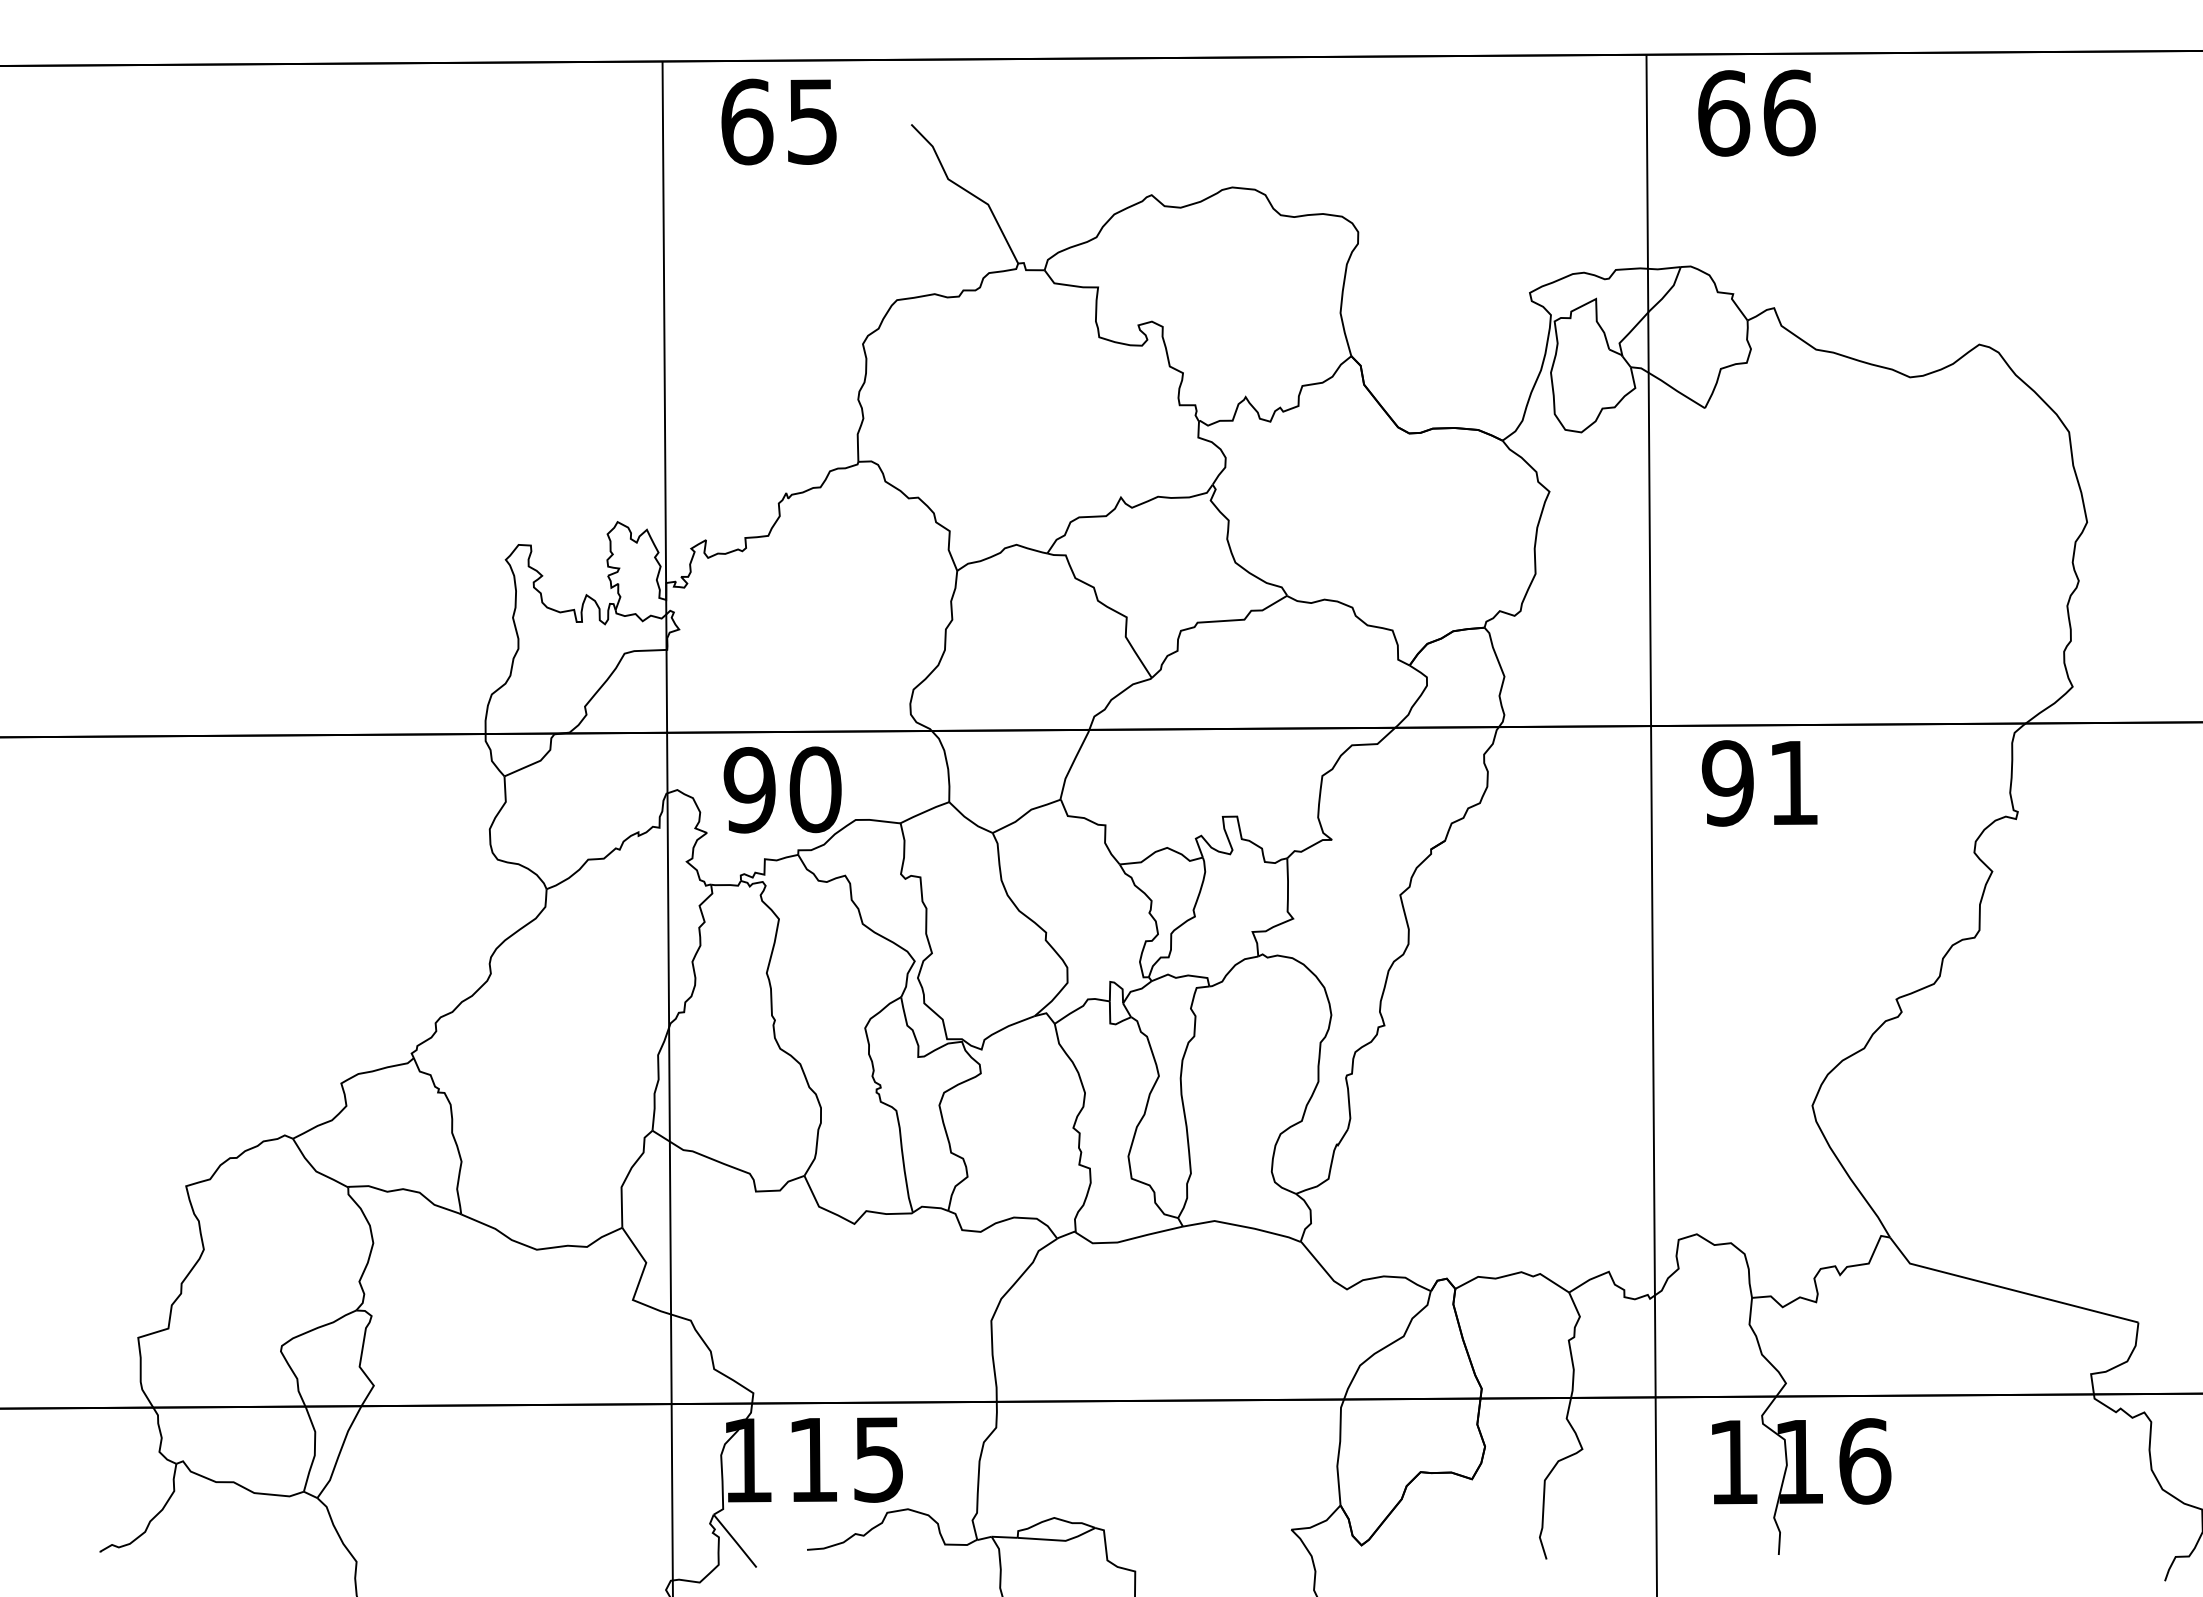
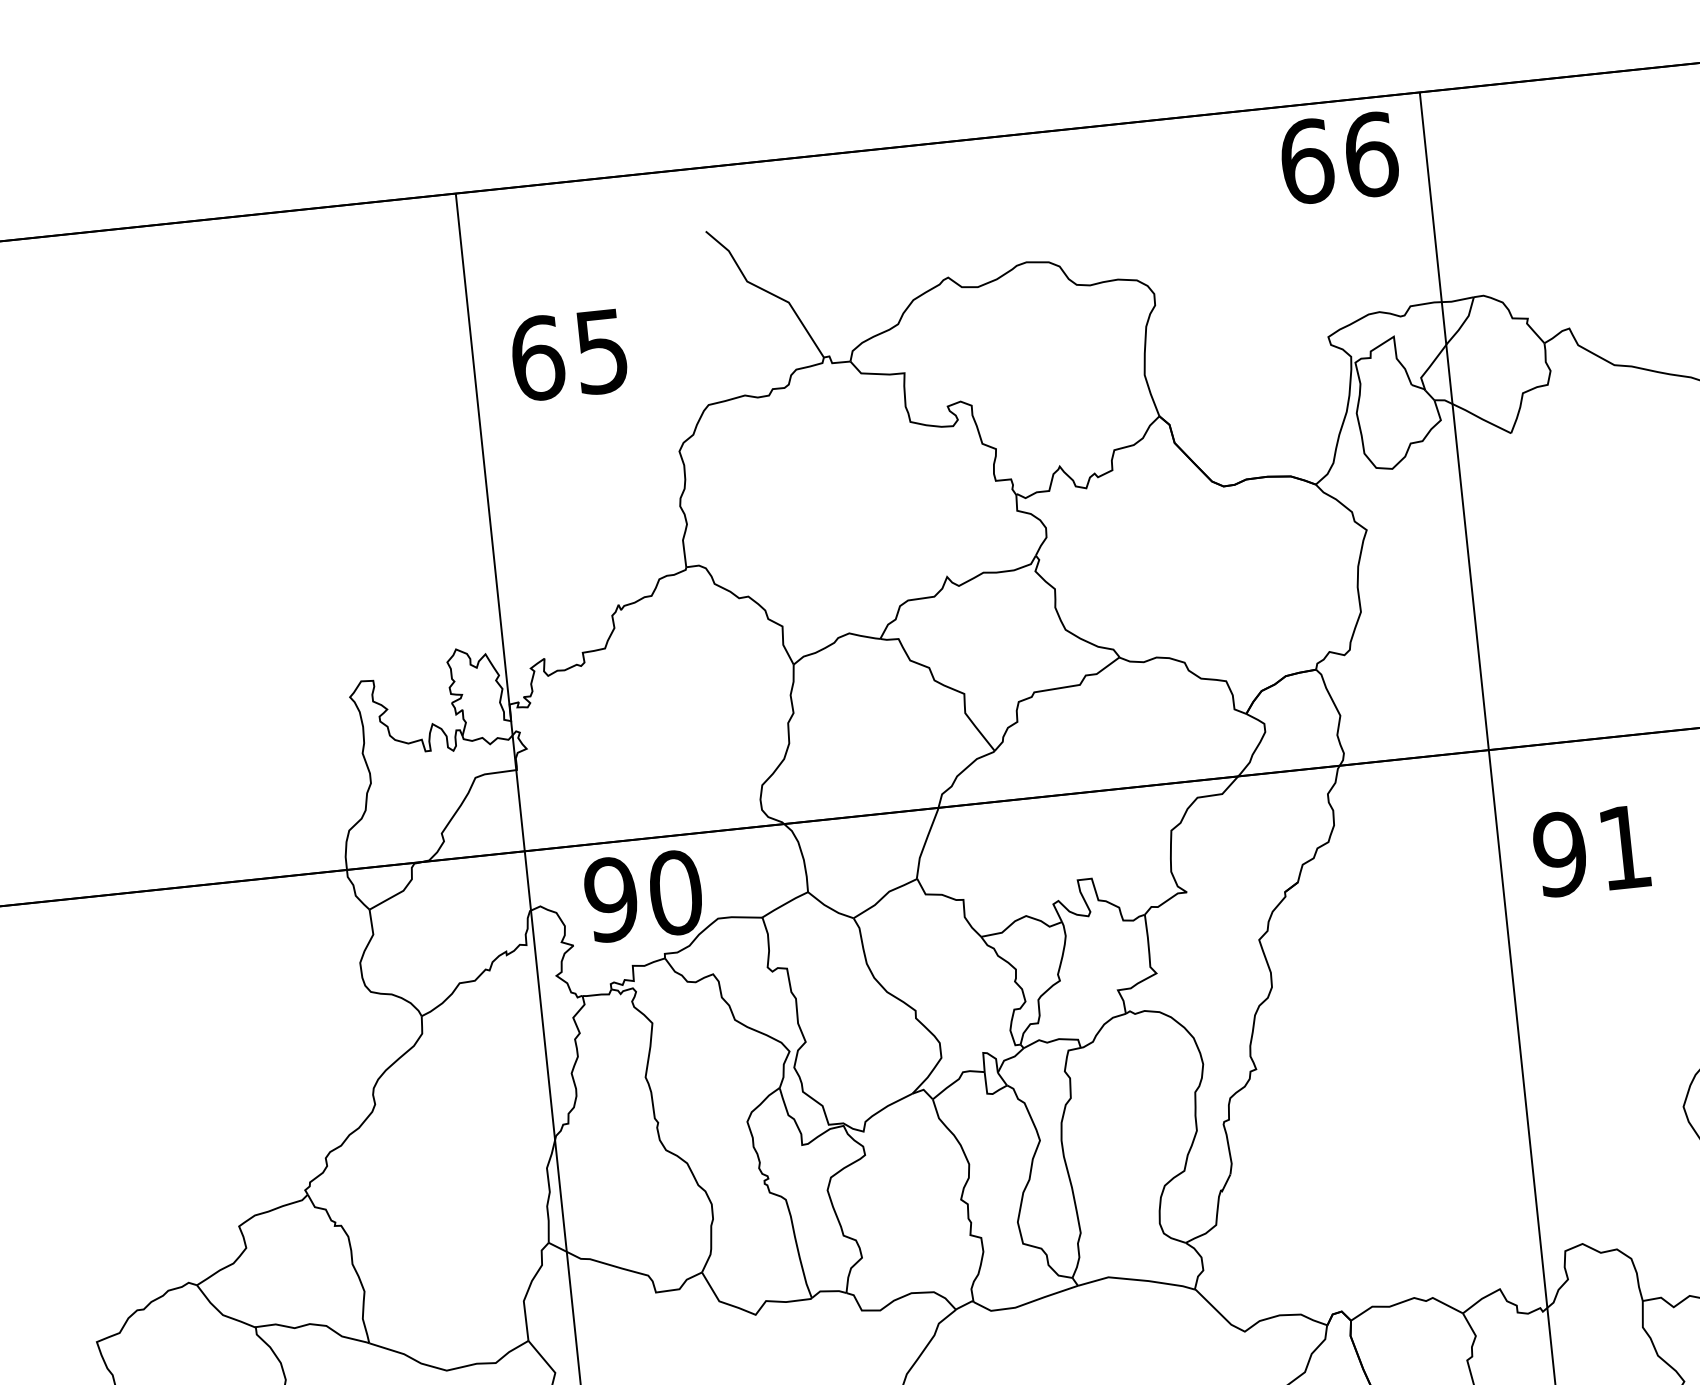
text: (1756, 112) -> (1339, 157), moved
text: (778, 121) -> (568, 354), moved
text: (1759, 783) -> (1591, 851), moved

